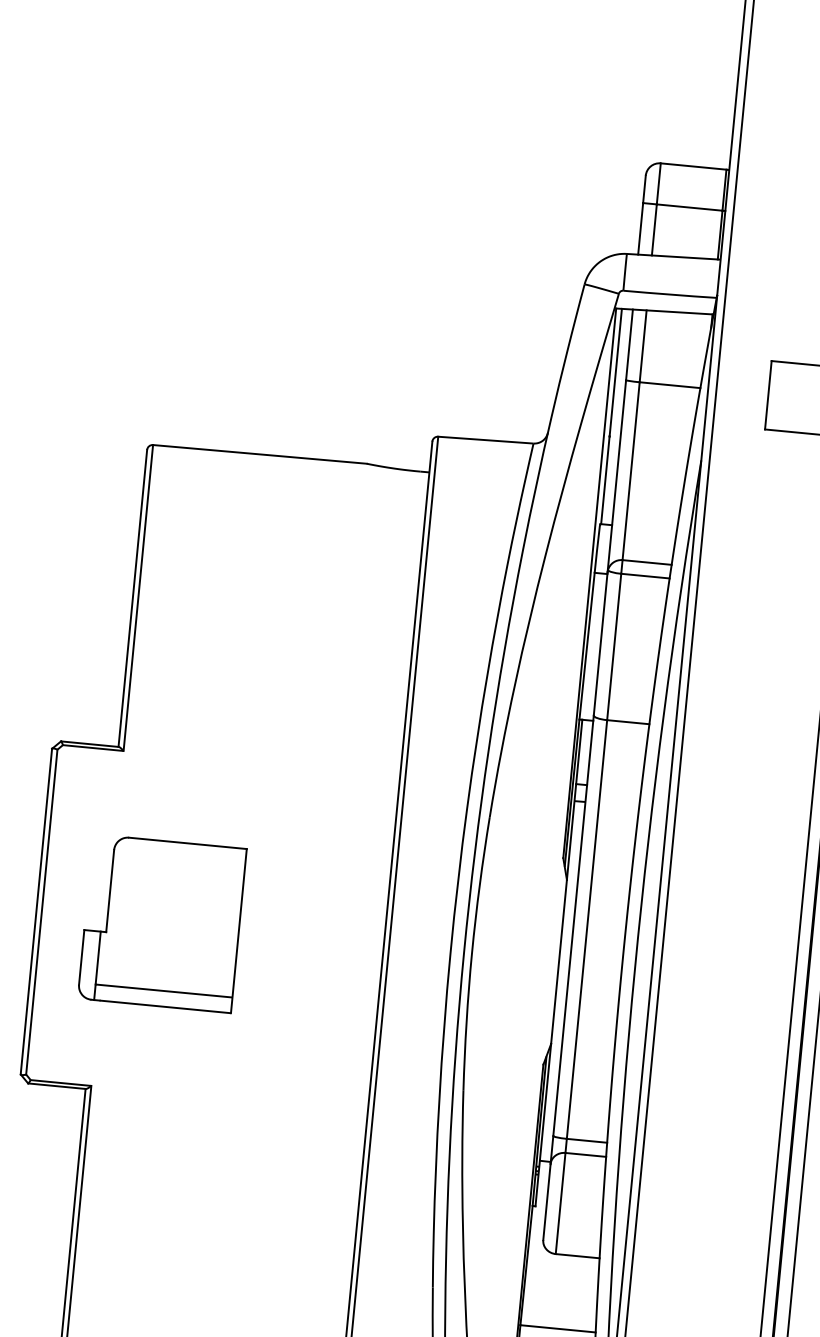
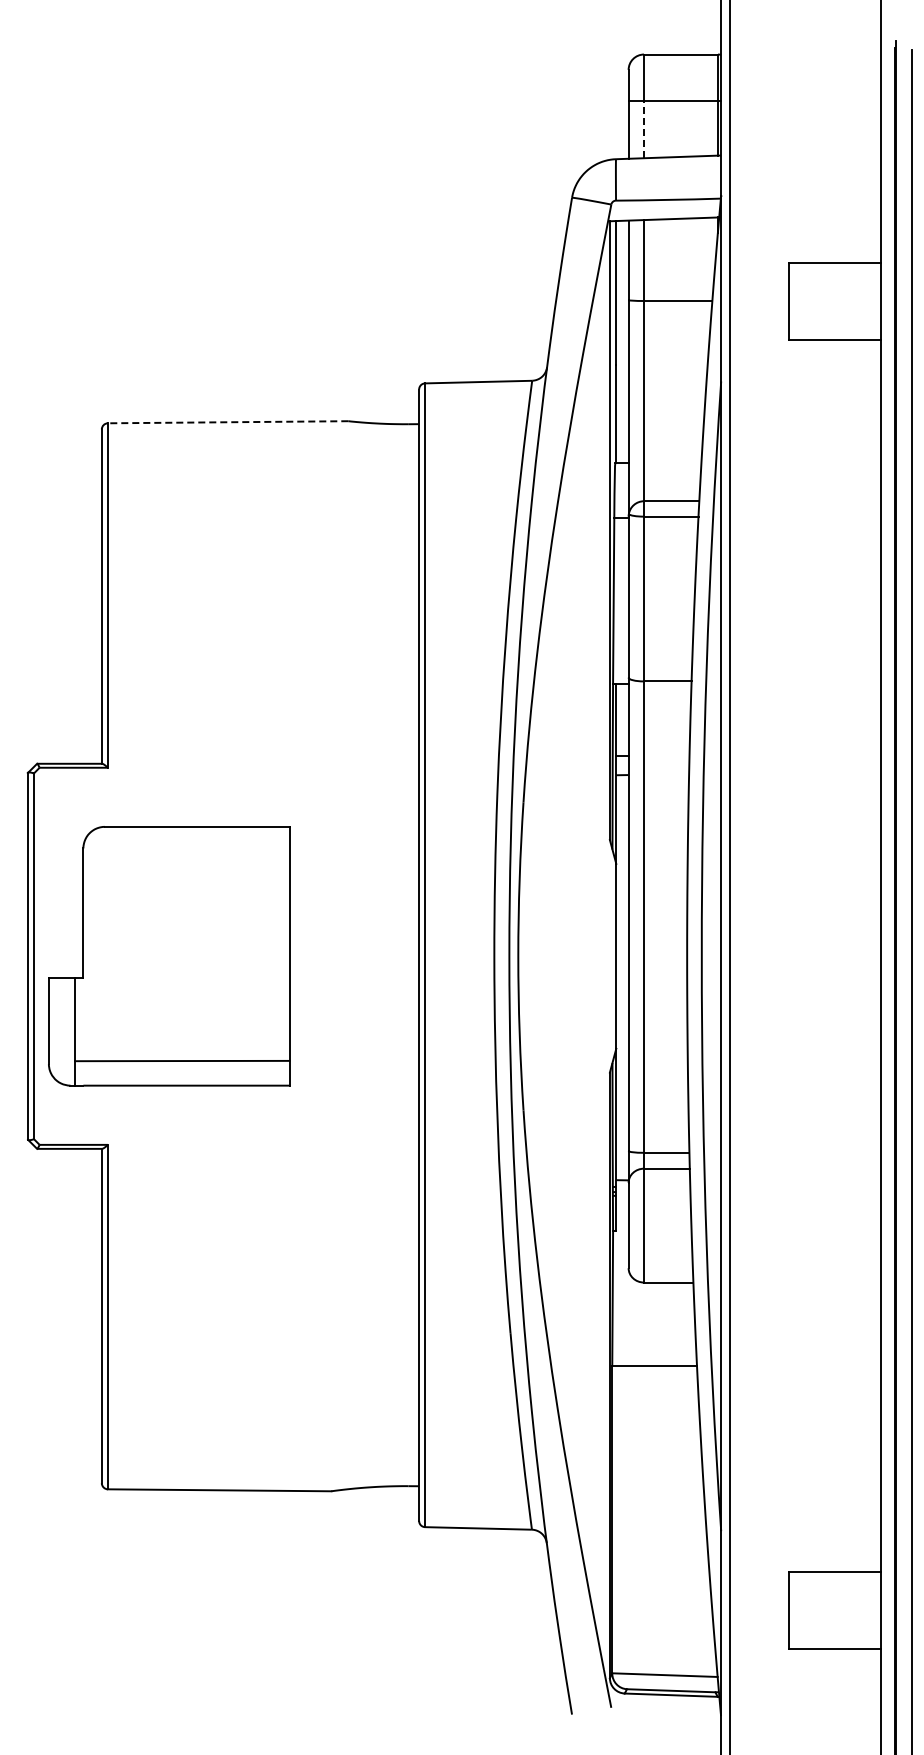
line: (654, 229) -> (644, 129), solid -> dashed
line: (259, 454) -> (227, 422), solid -> dashed
part: (162, 923) -> (169, 956), size x1.4

